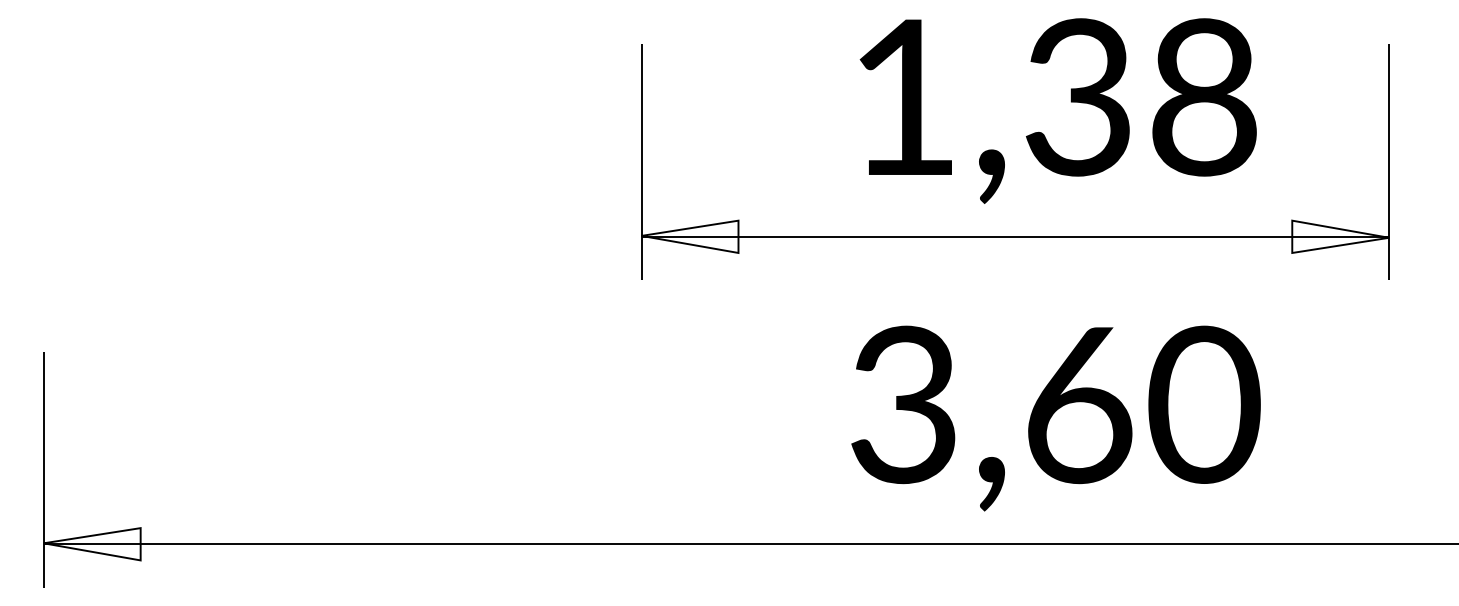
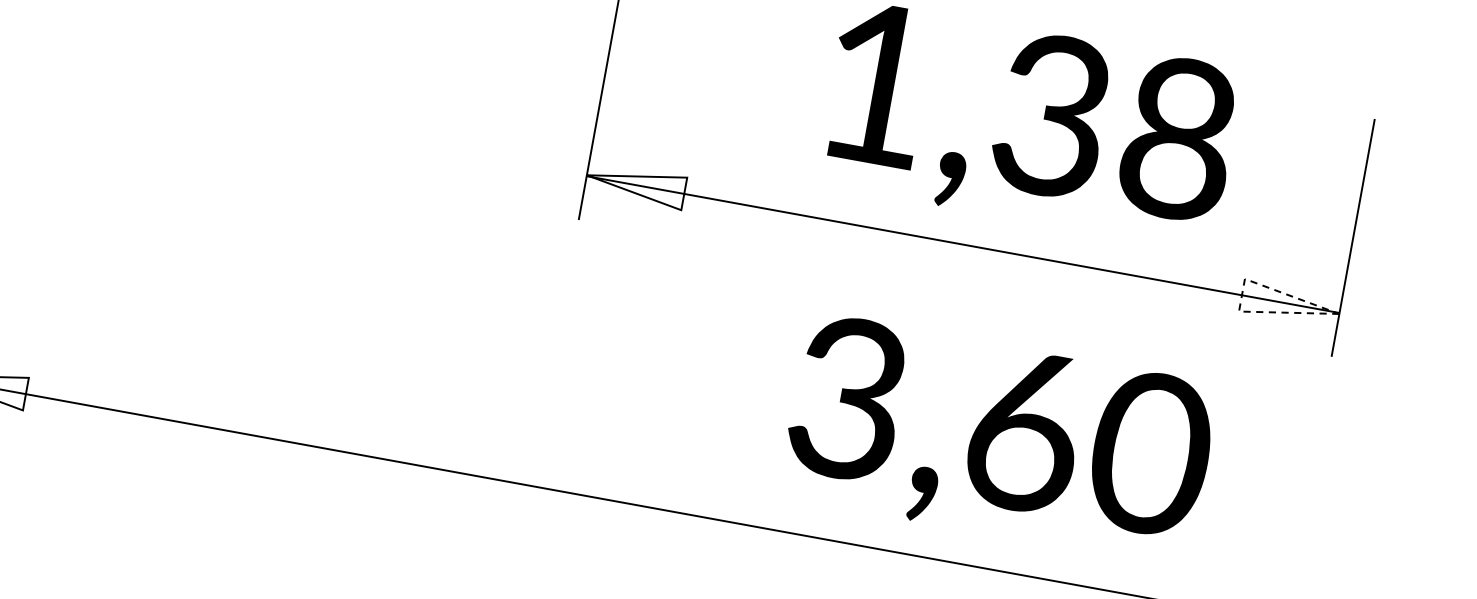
line: (1292, 236) -> (1242, 294), solid -> dashed
text: (1055, 418) -> (998, 440), moved

